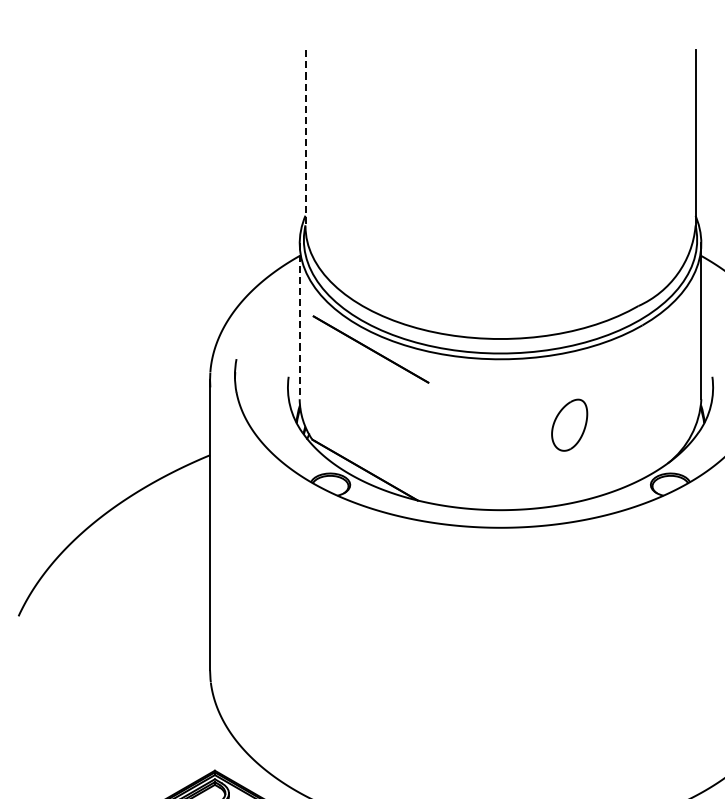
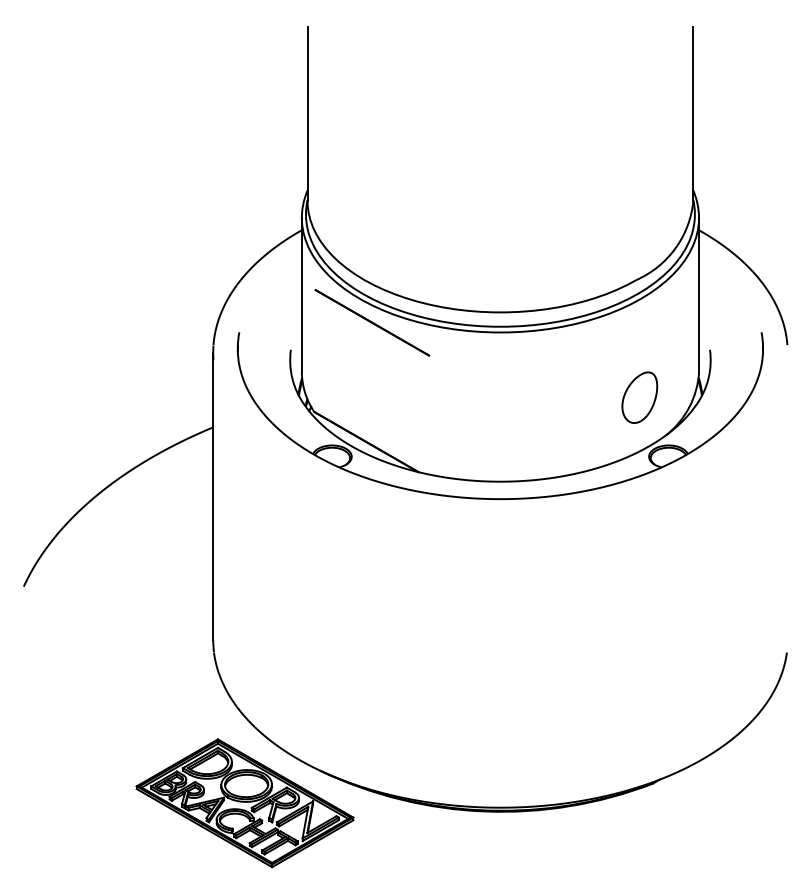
line: (305, 138) -> (307, 114), dashed -> solid
line: (299, 321) -> (301, 295), dashed -> solid
part: (569, 425) -> (639, 397), moved

